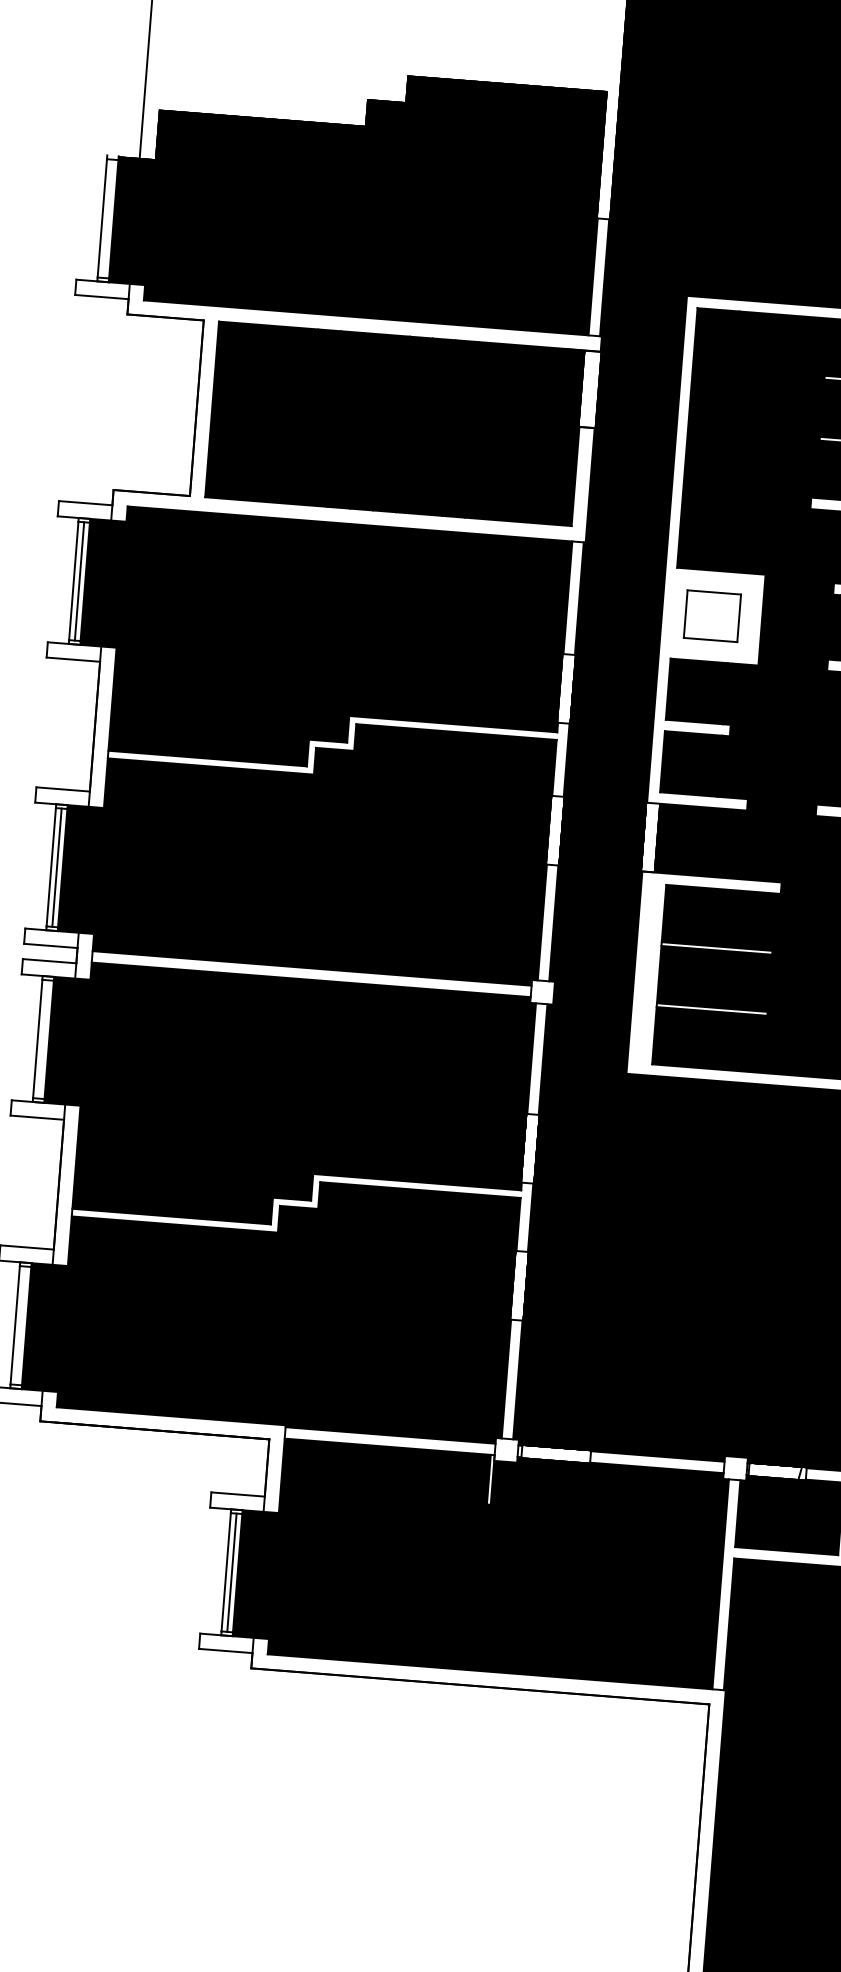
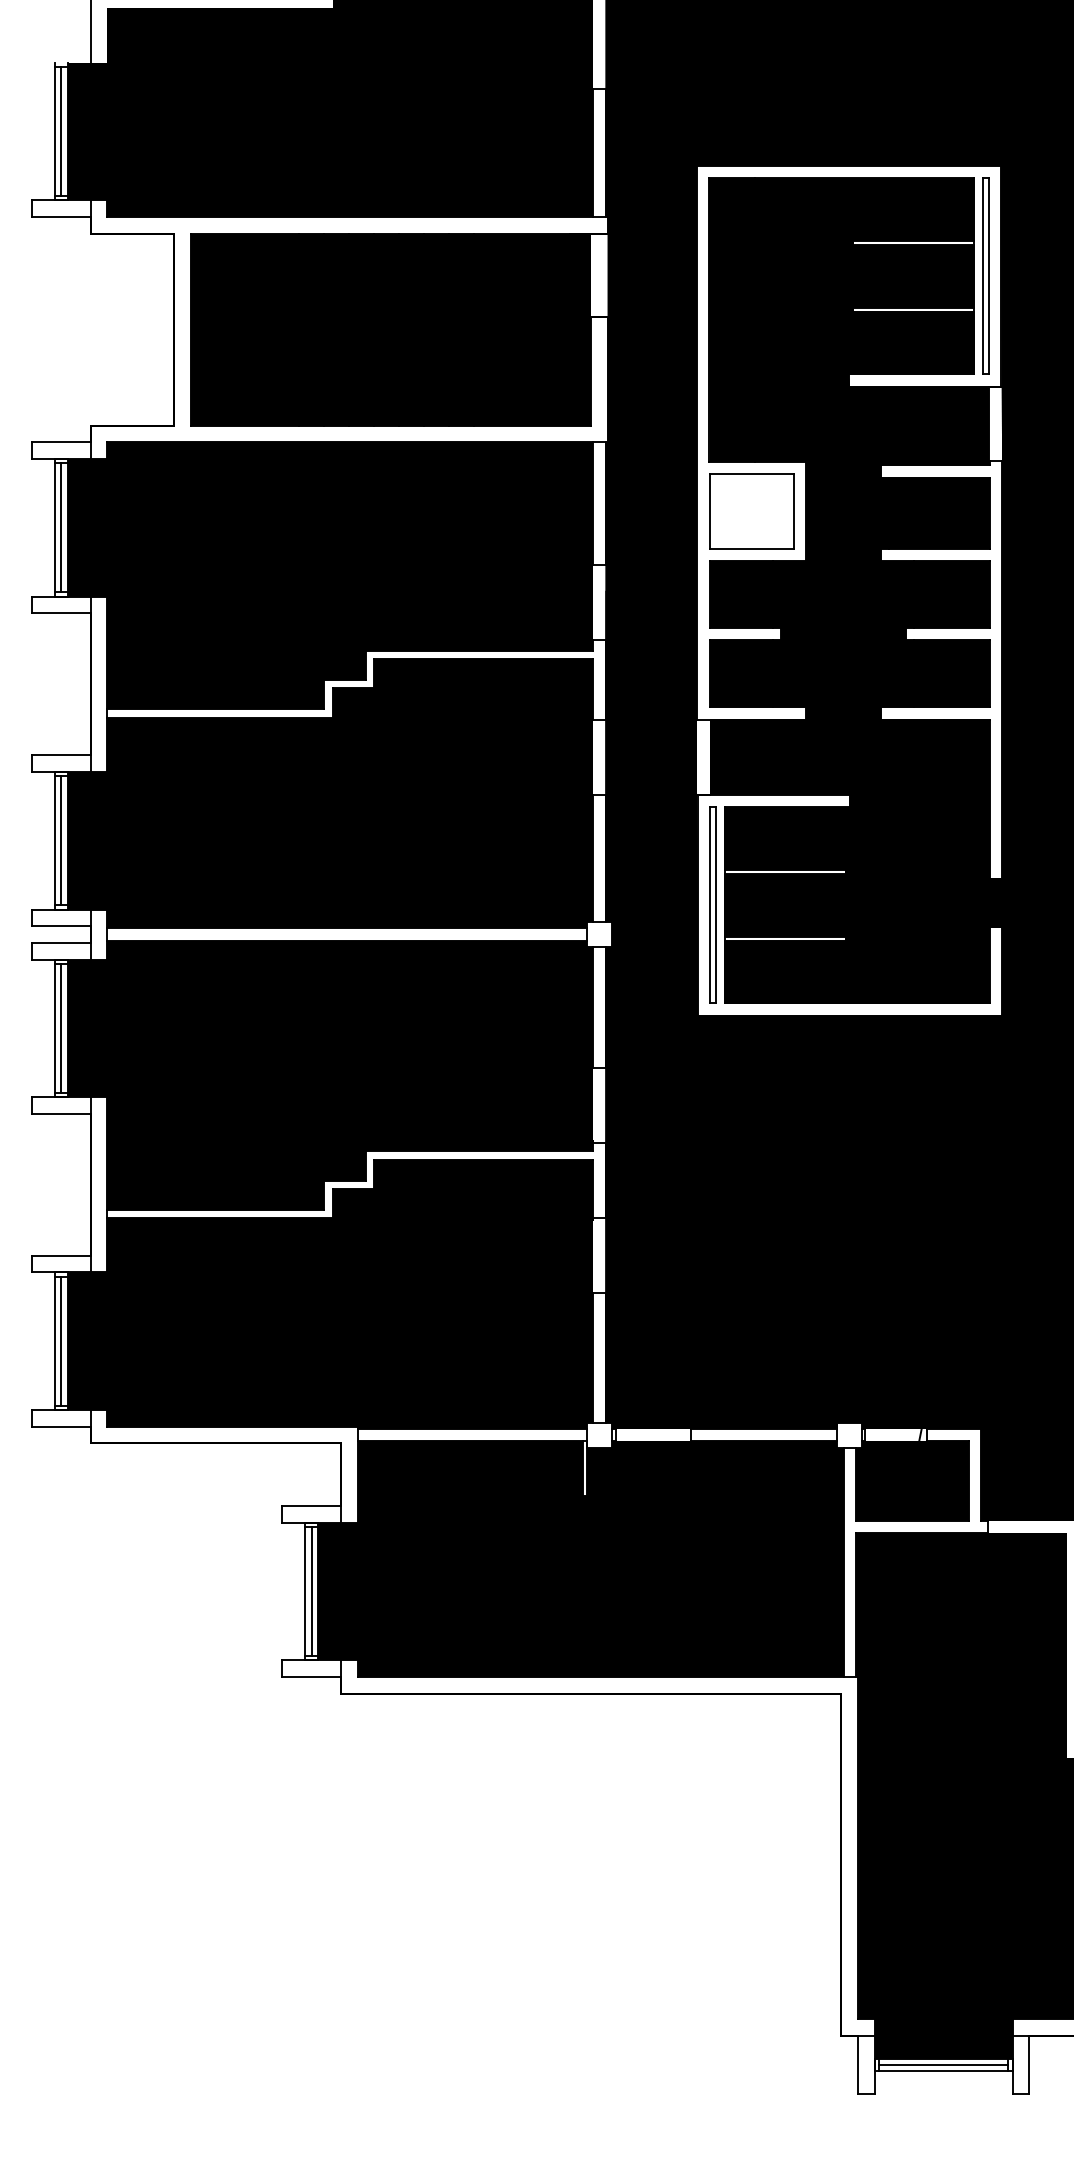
line: (108, 218) -> (61, 131), added
part: (712, 616) -> (751, 511), size x1.43
part: (648, 972) -> (712, 904), added
line: (43, 1039) -> (61, 1028), added
line: (21, 1325) -> (61, 1340), added

